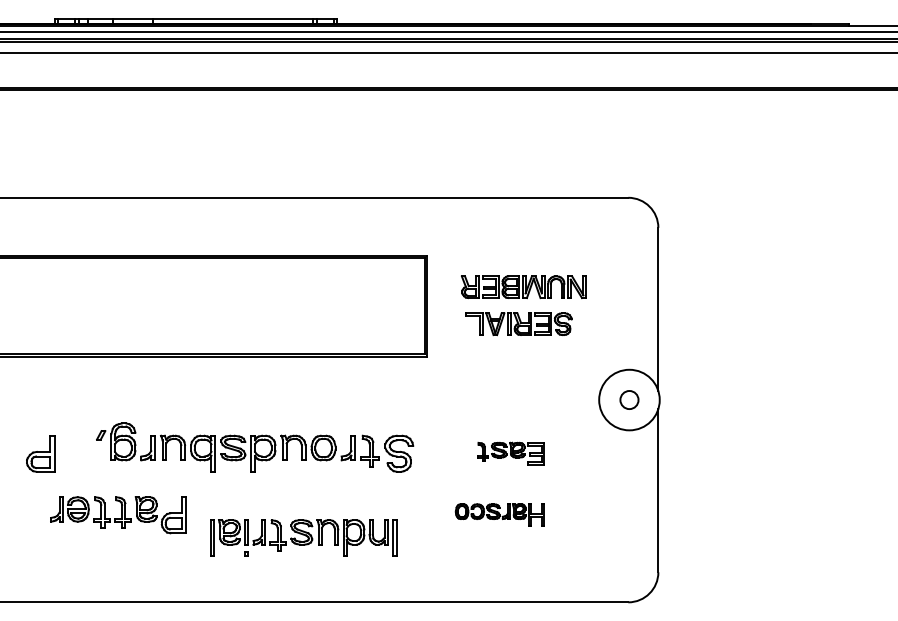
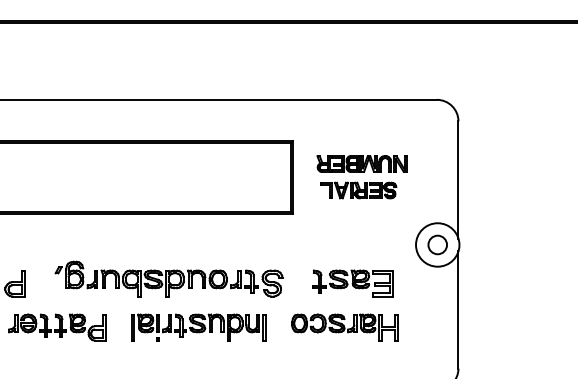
circle: (629, 399) -> (437, 244), size x1.43
part: (510, 453) -> (352, 283), size x1.67
part: (499, 514) -> (344, 327), size x1.67
part: (118, 515) -> (57, 327), moved
part: (303, 537) -> (198, 327), moved

